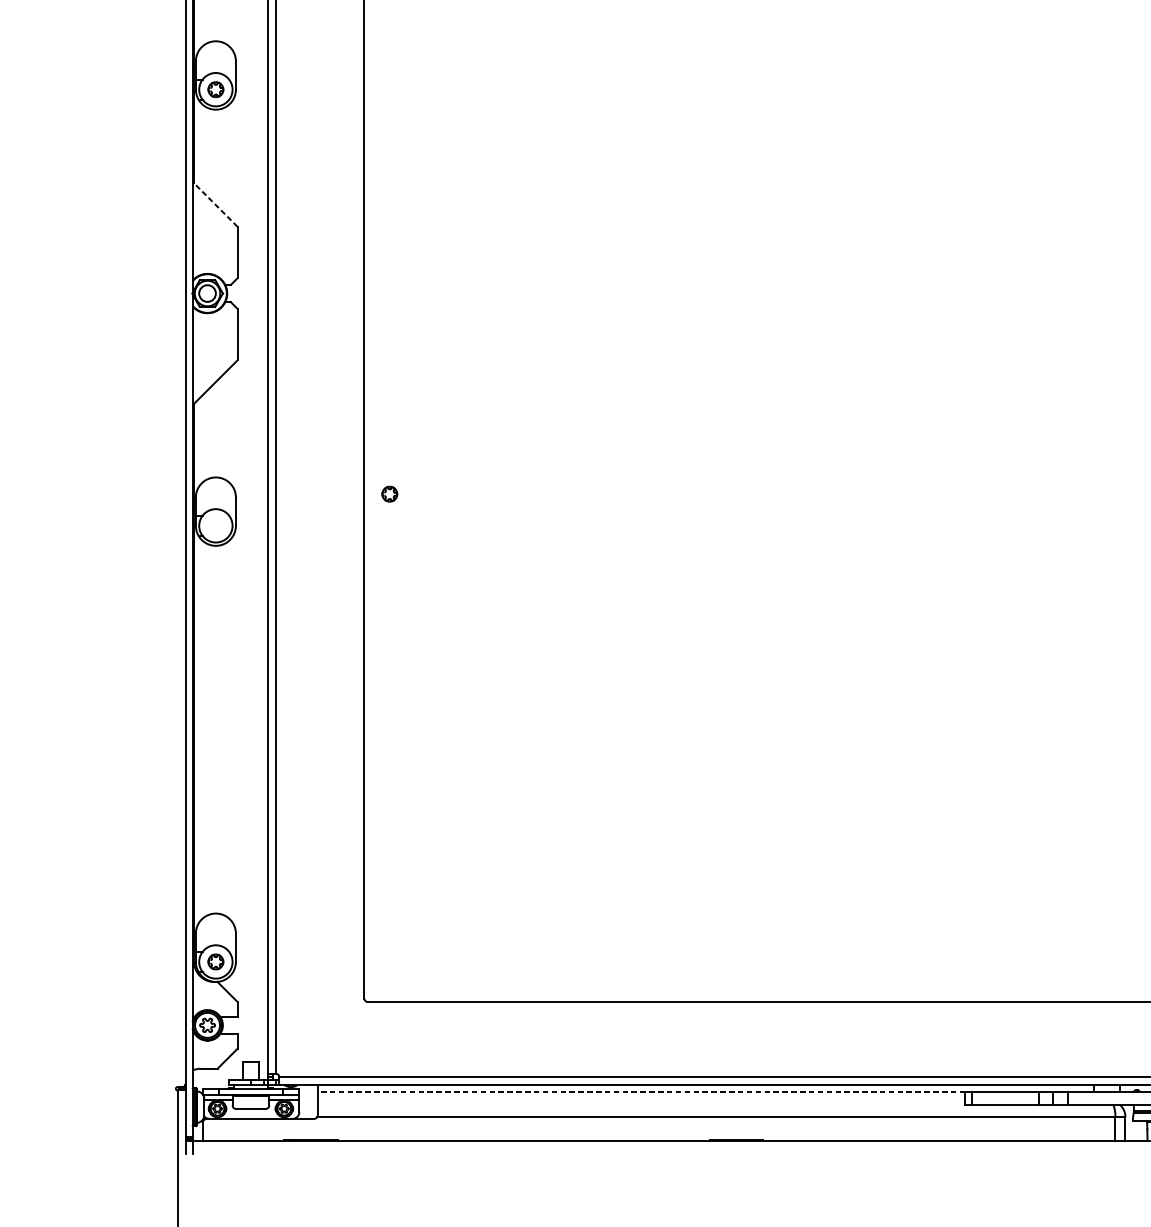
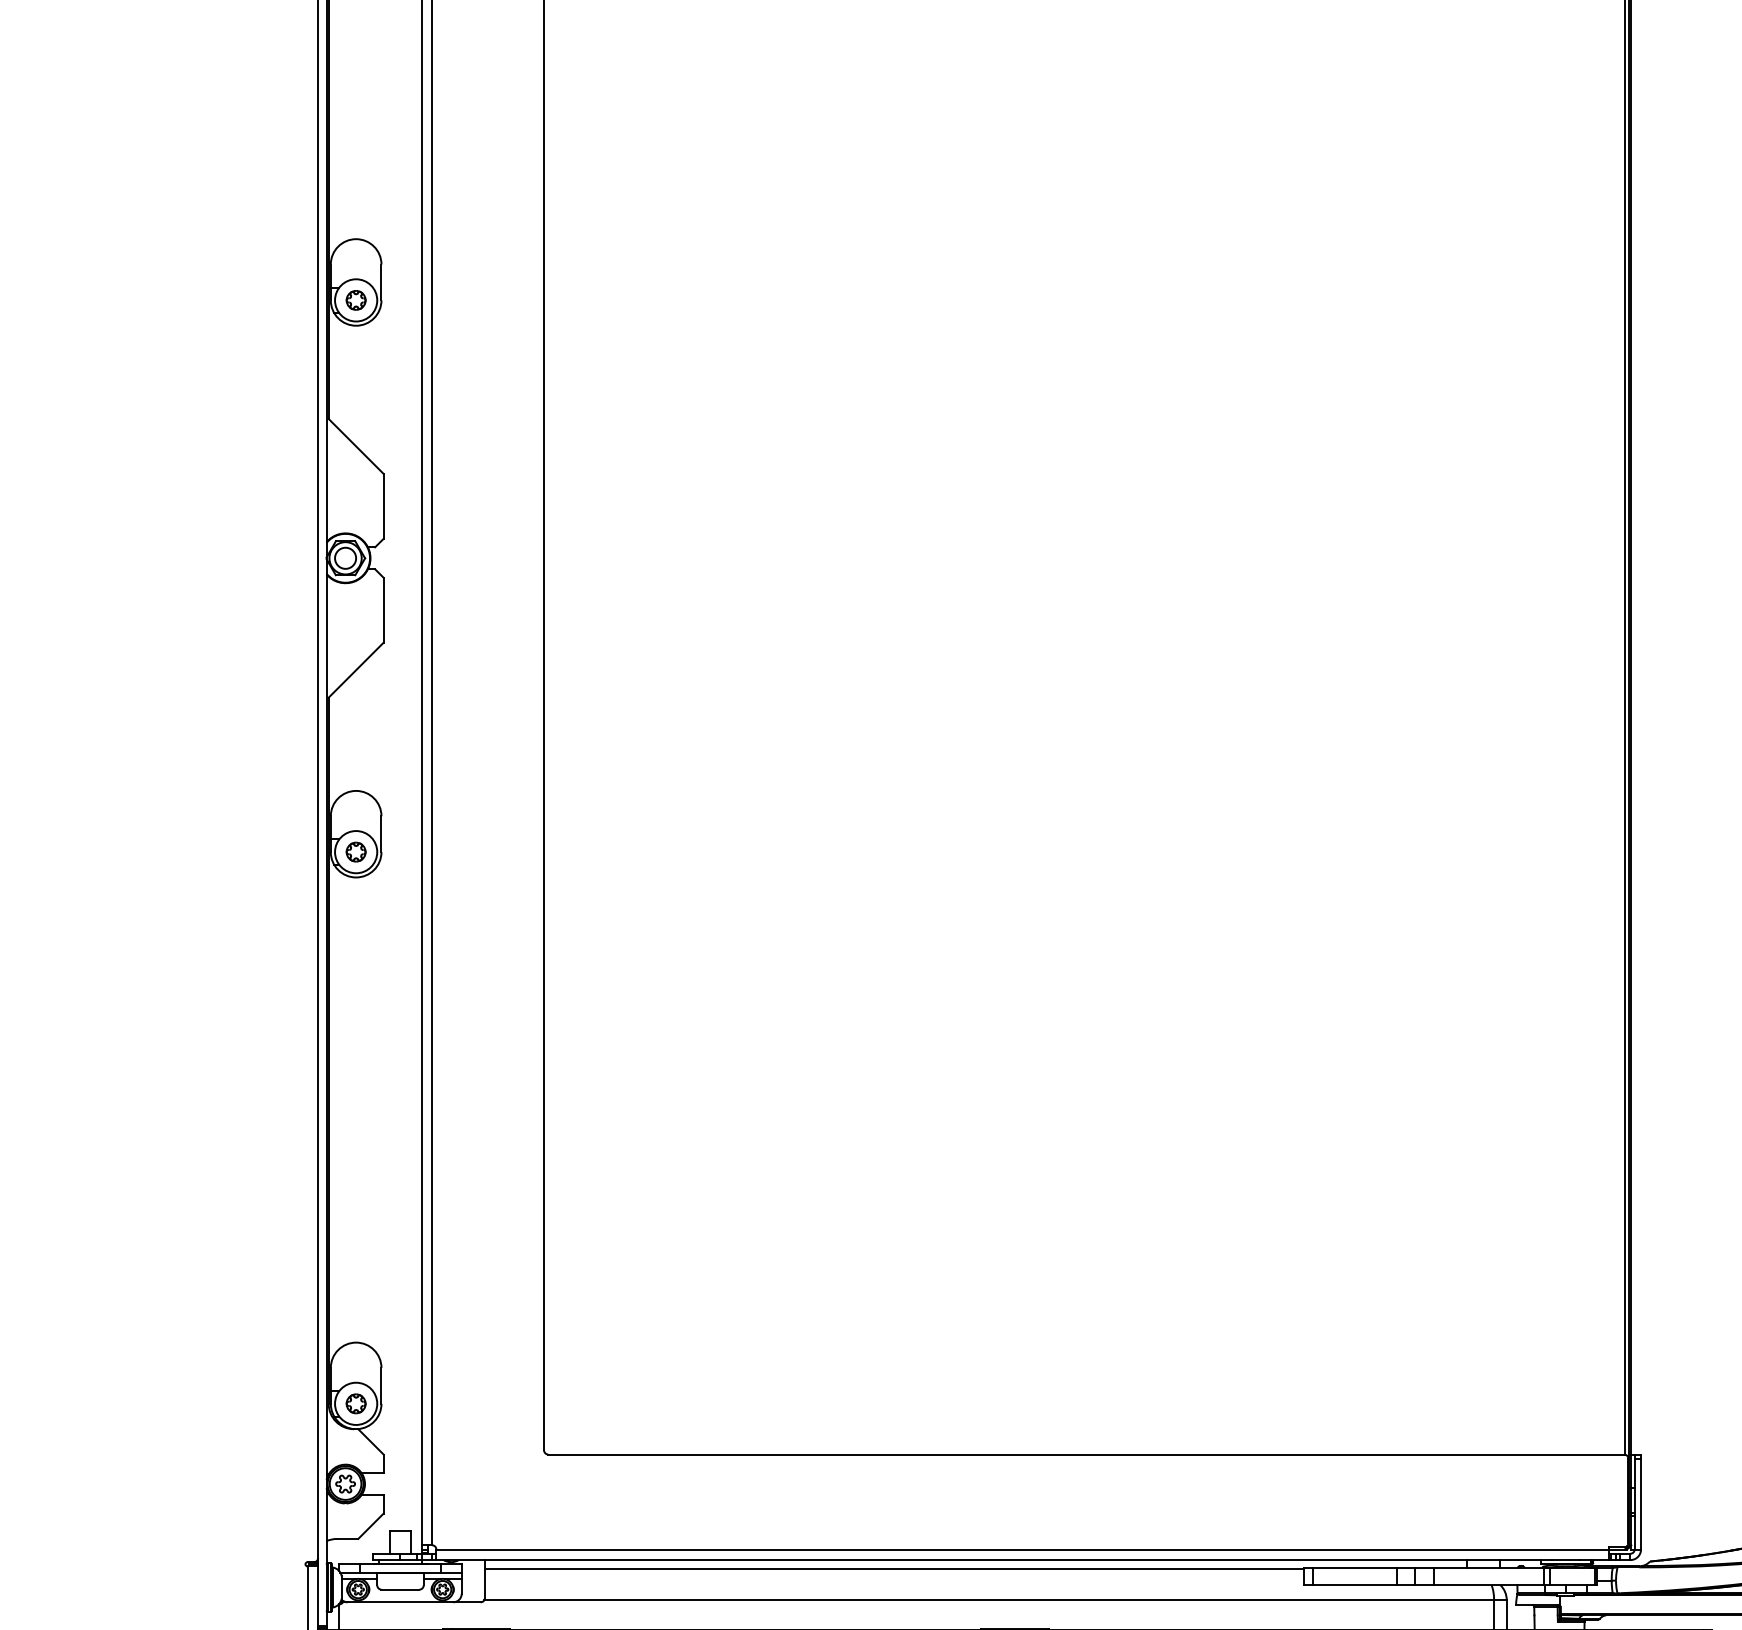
line: (216, 205) -> (356, 446), dashed -> solid
part: (389, 493) -> (355, 851), moved
line: (641, 1092) -> (894, 1568), dashed -> solid

